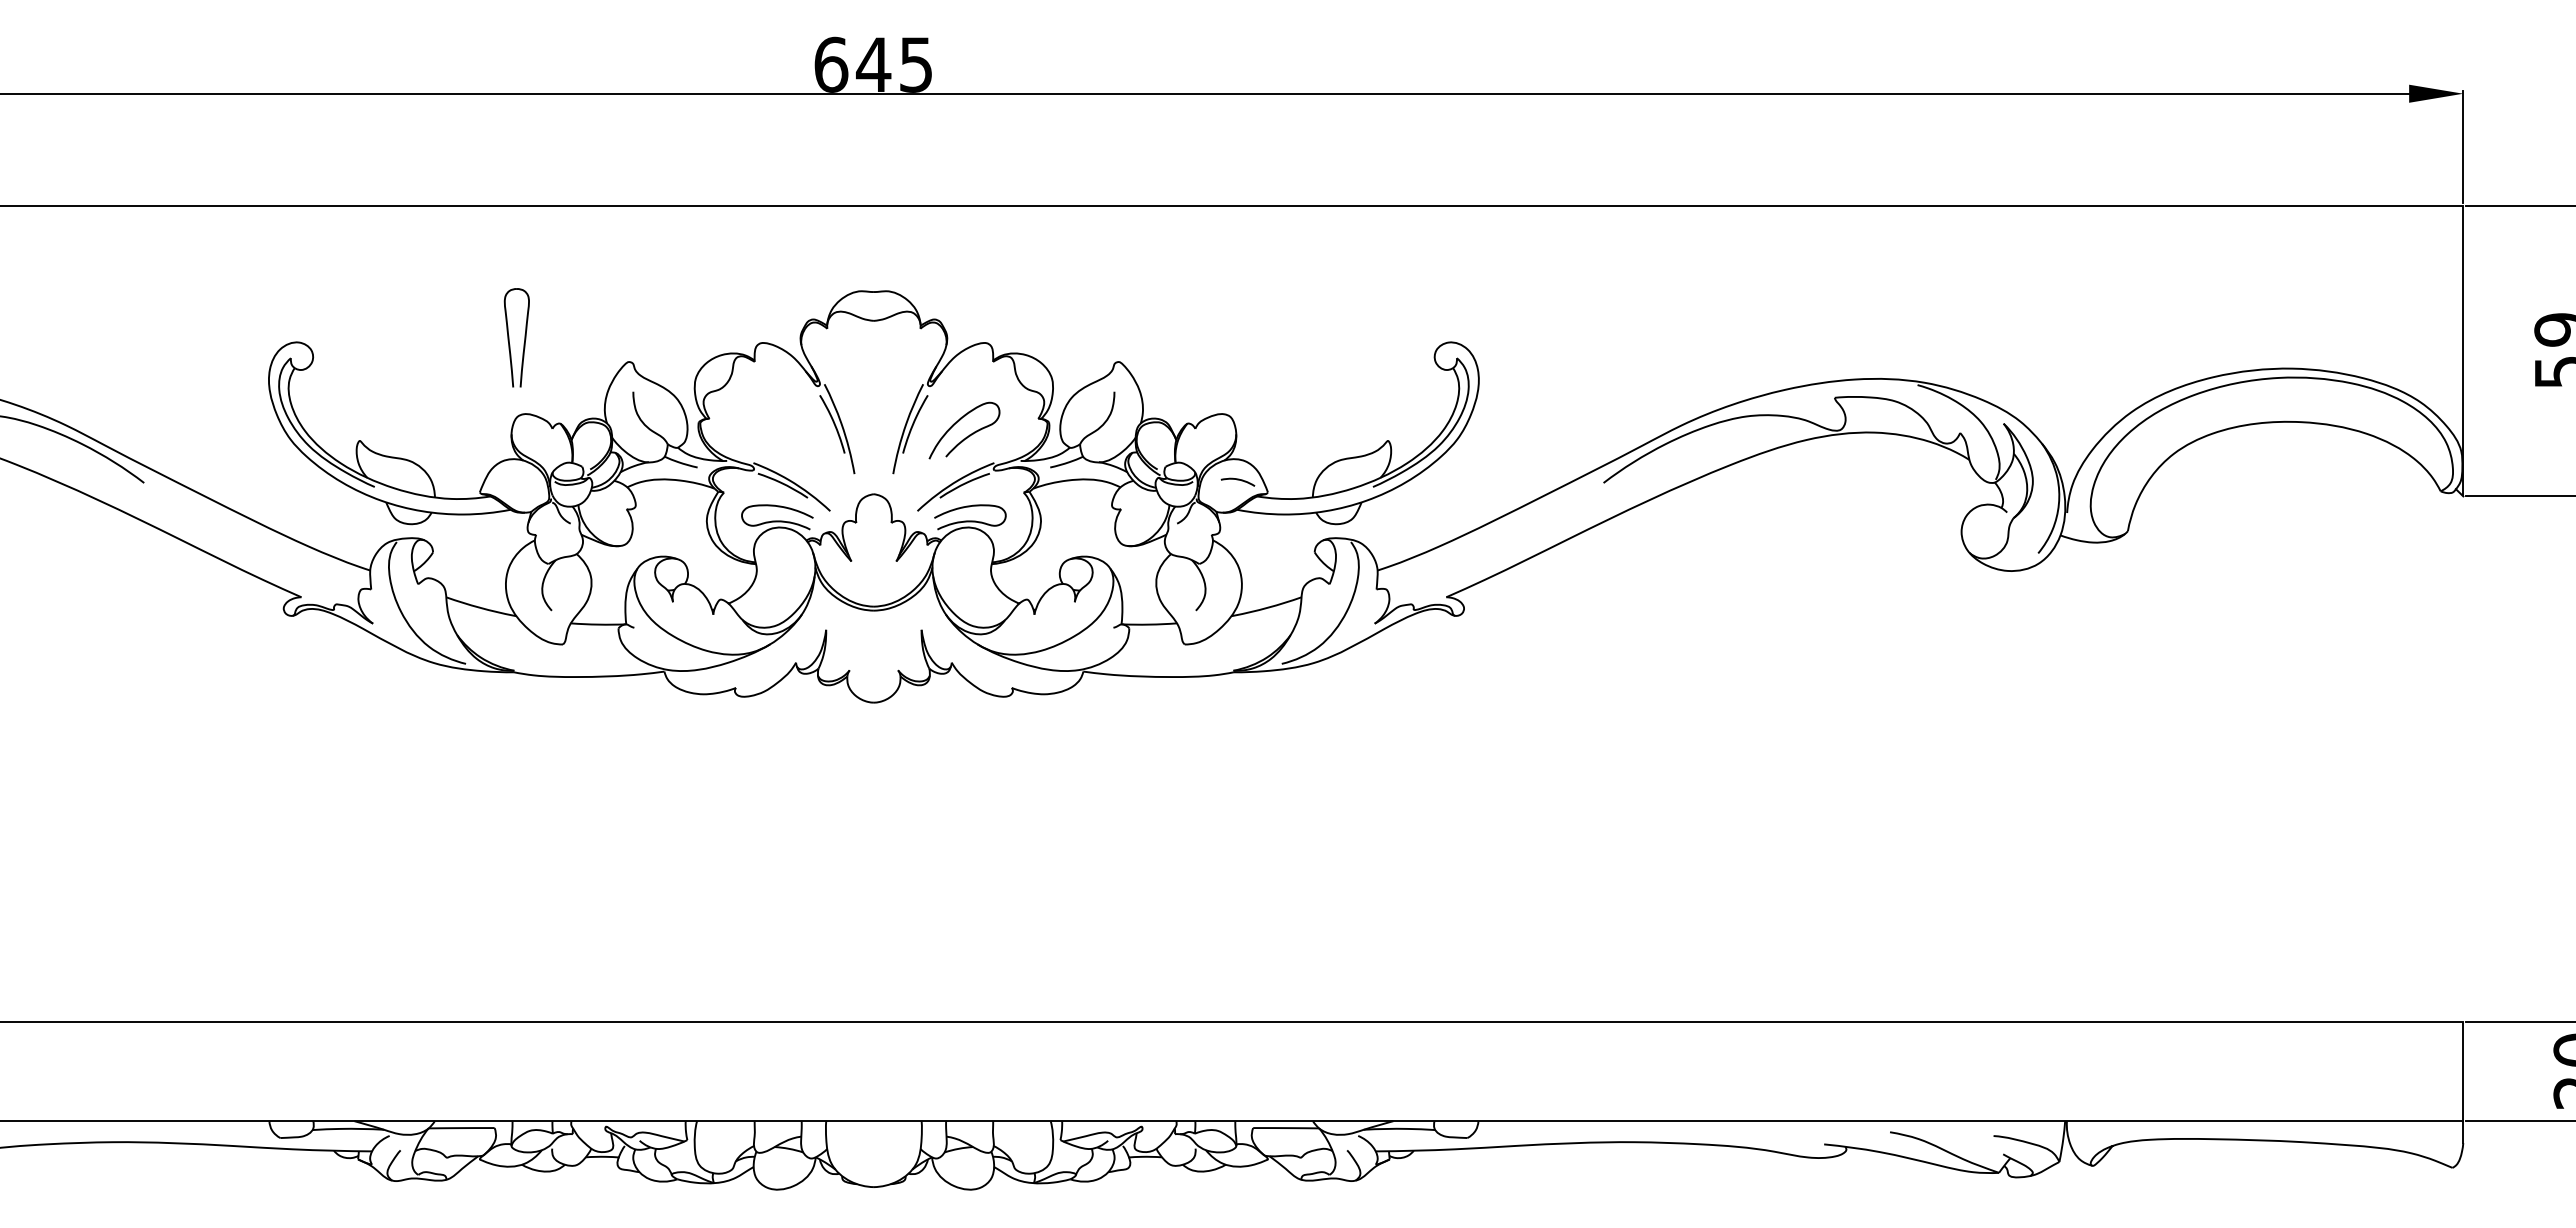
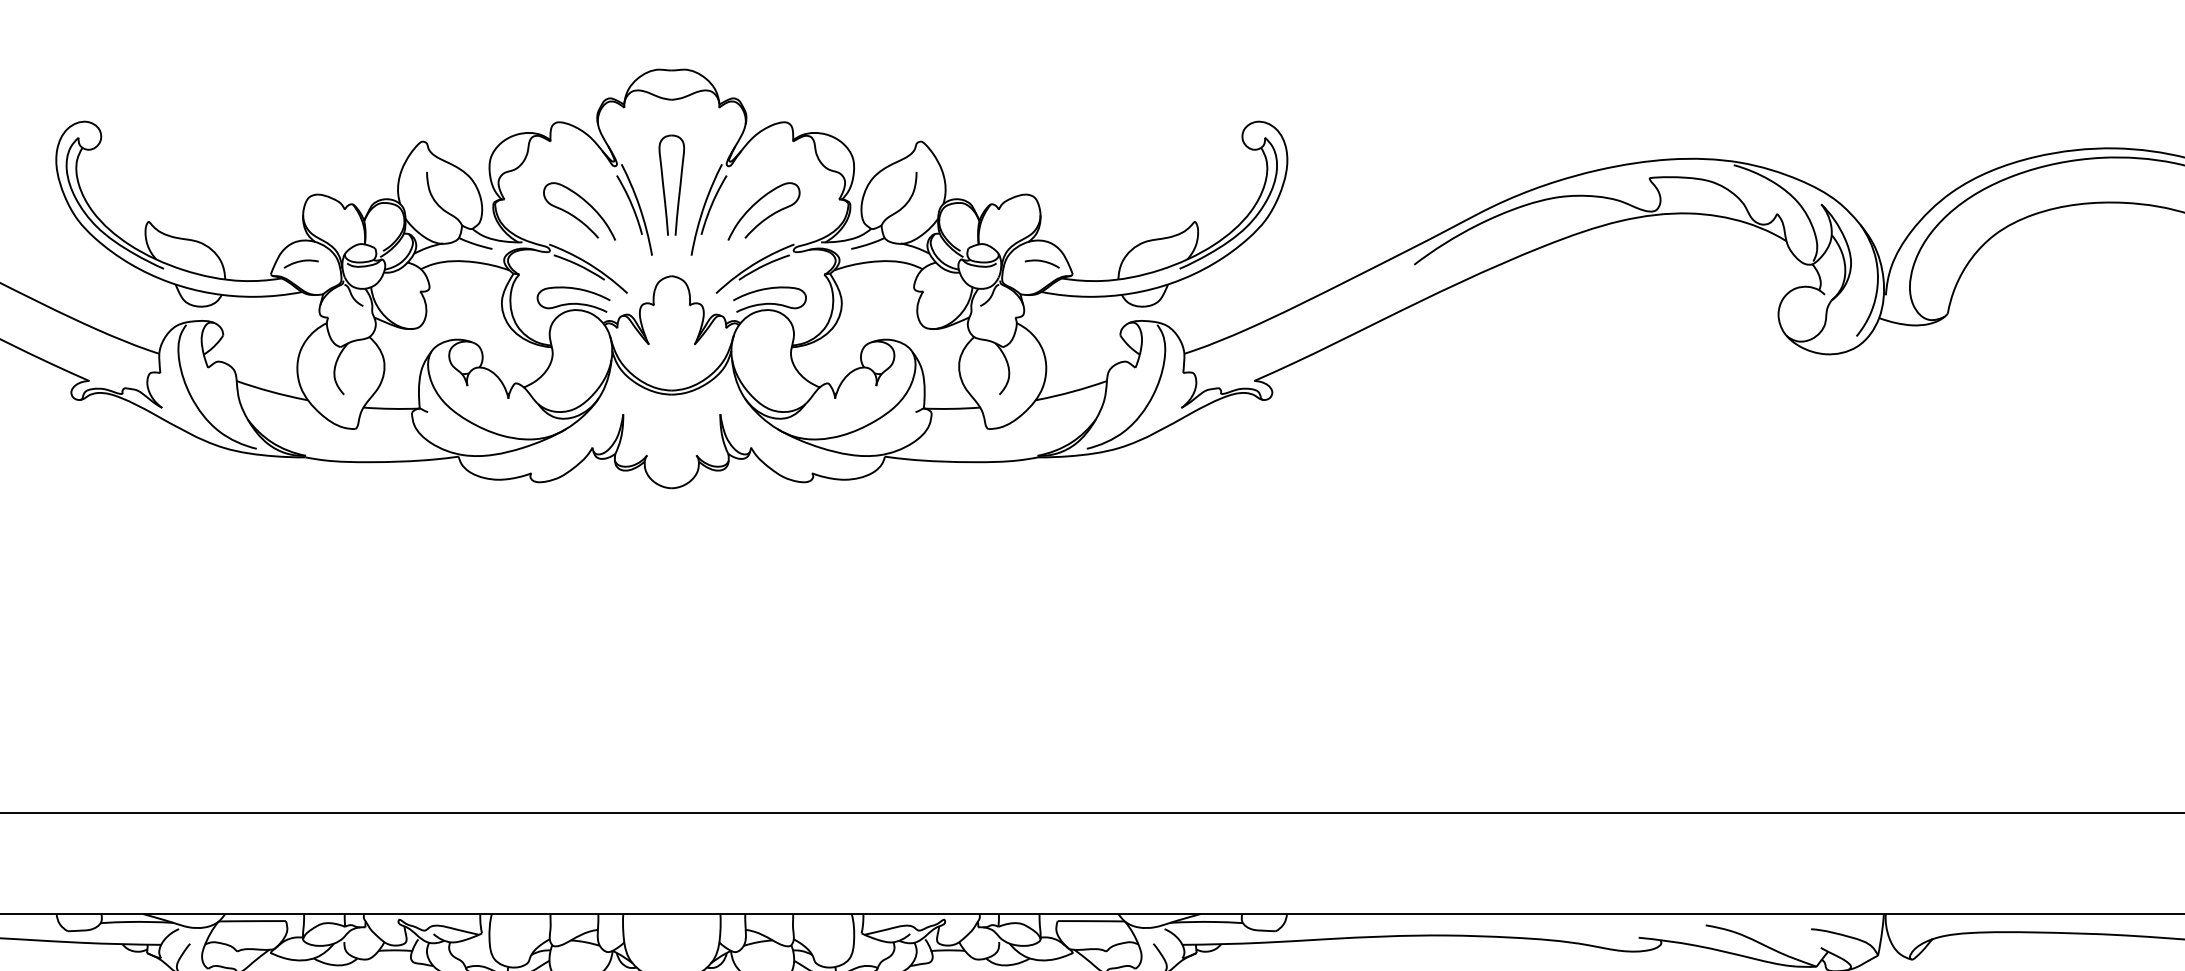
part: (509, 337) -> (664, 184), moved
curve: (781, 436) -> (577, 217), added
curve: (509, 480) -> (301, 262), added

